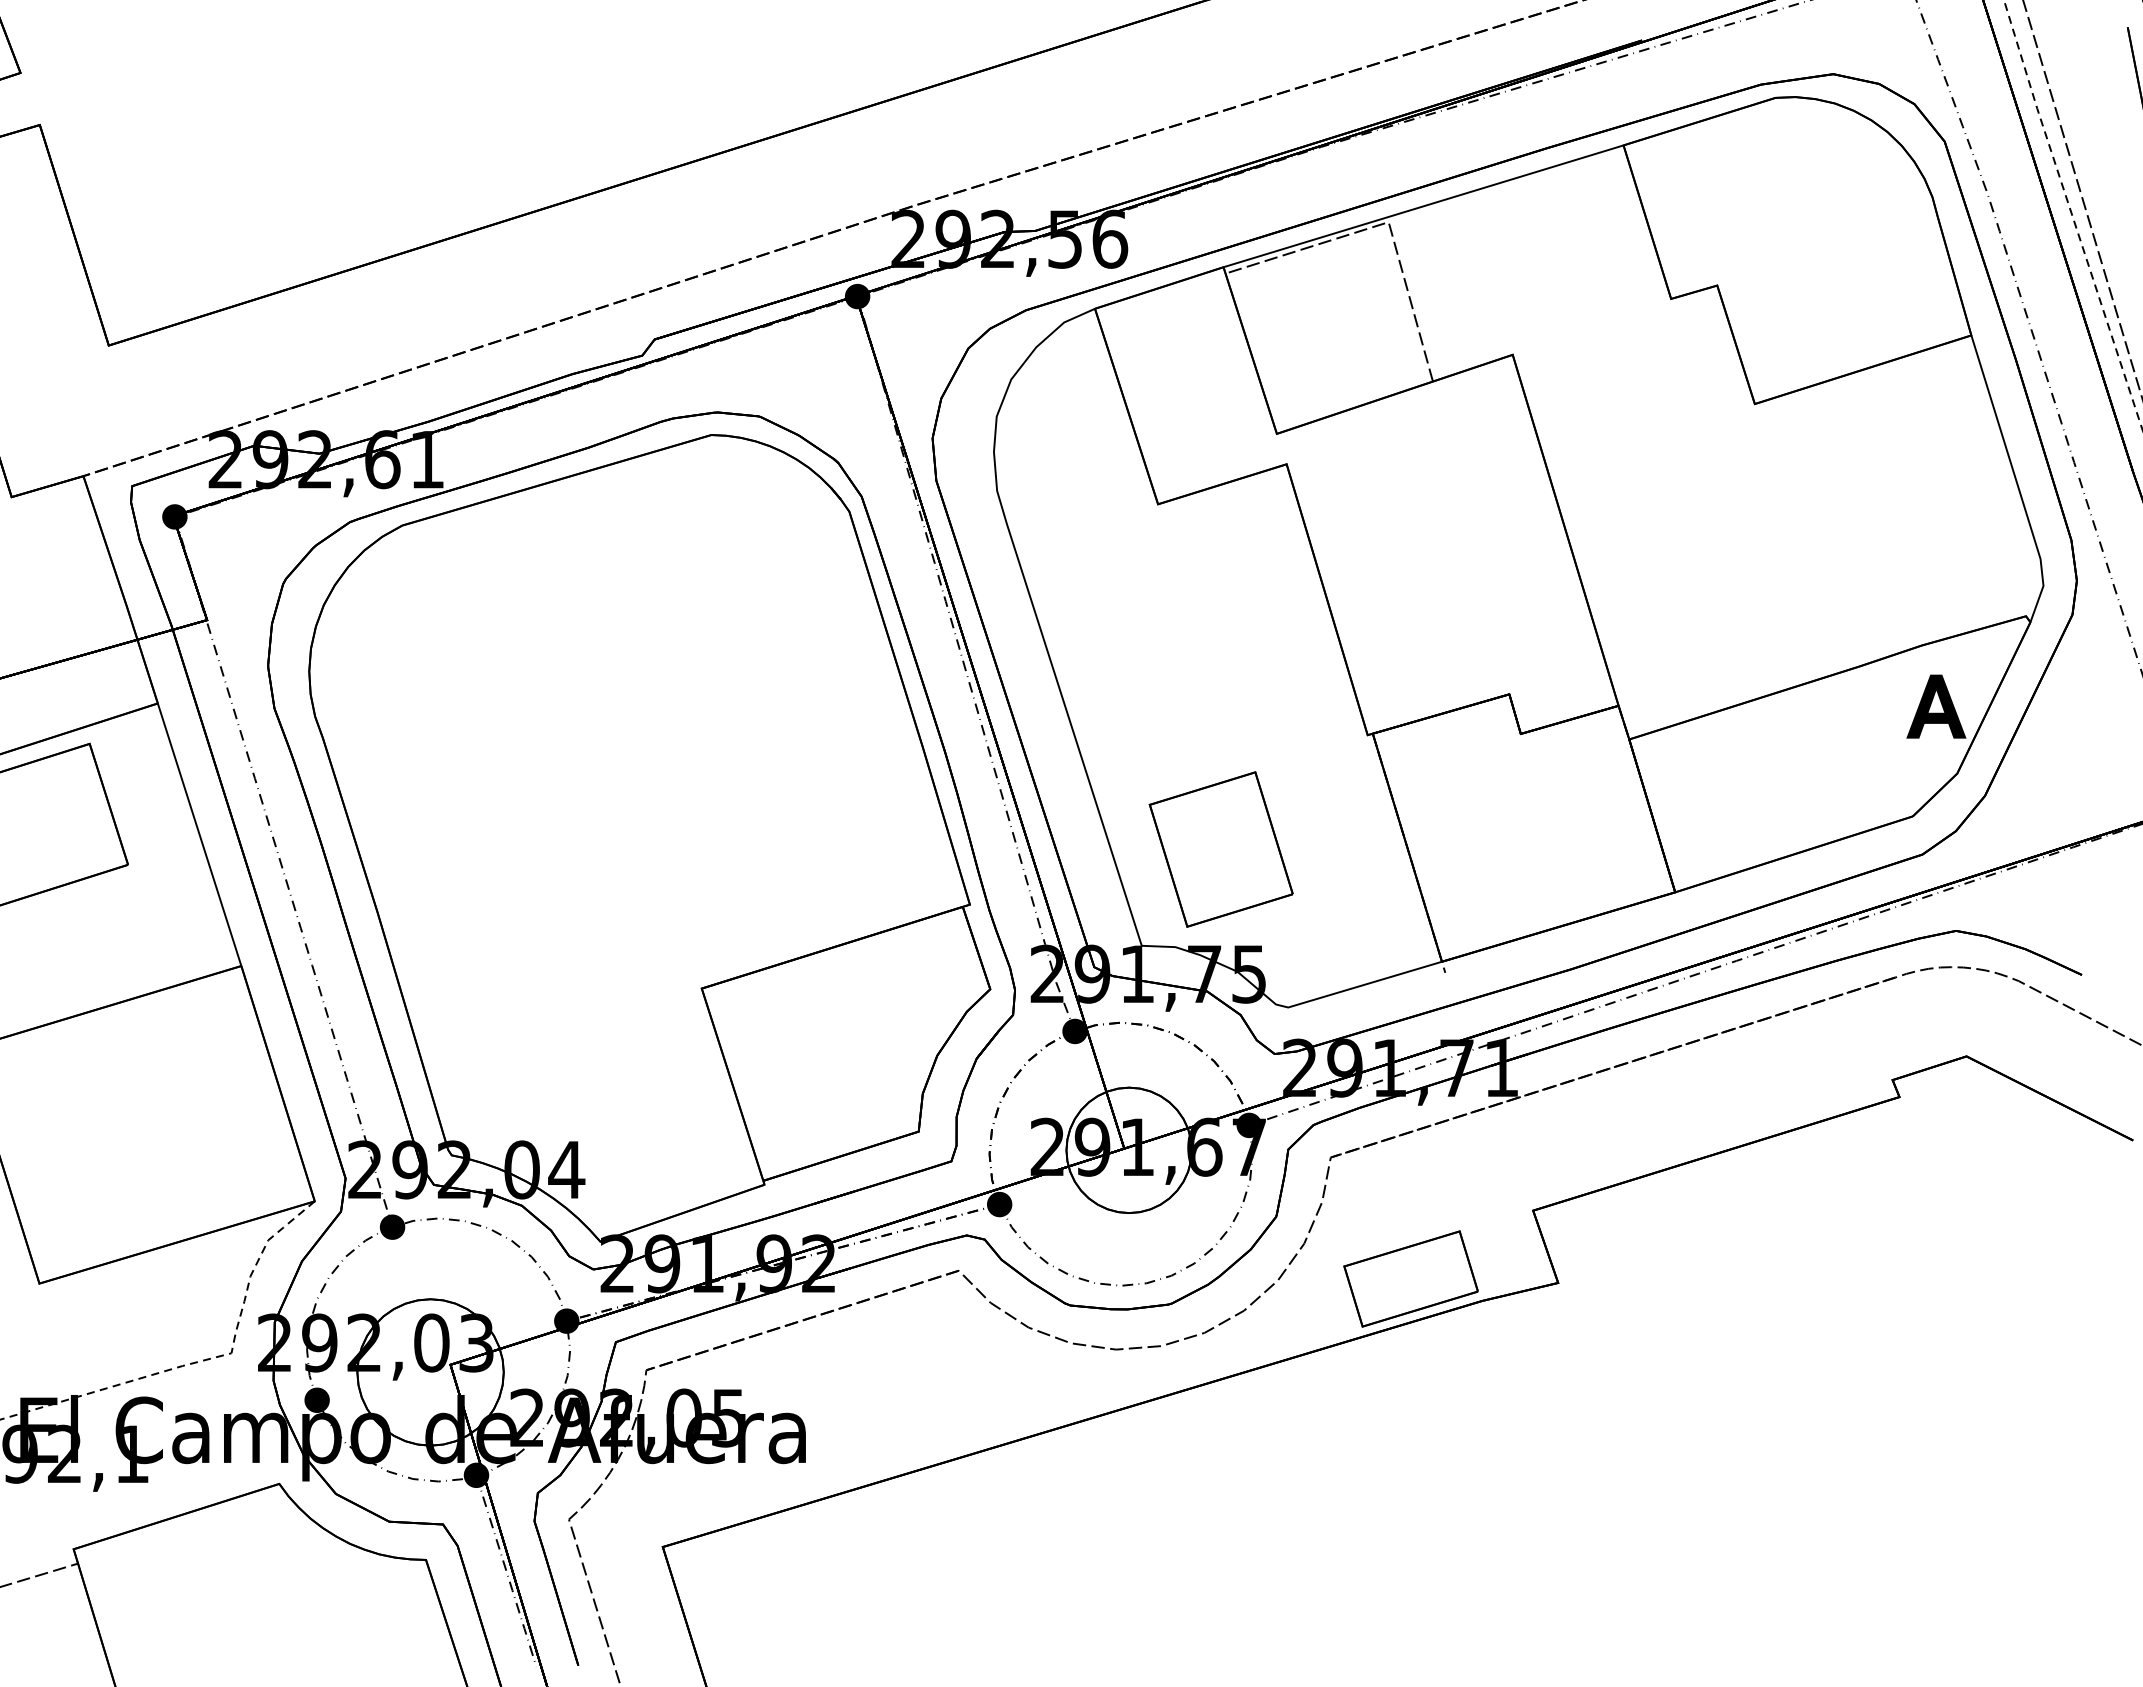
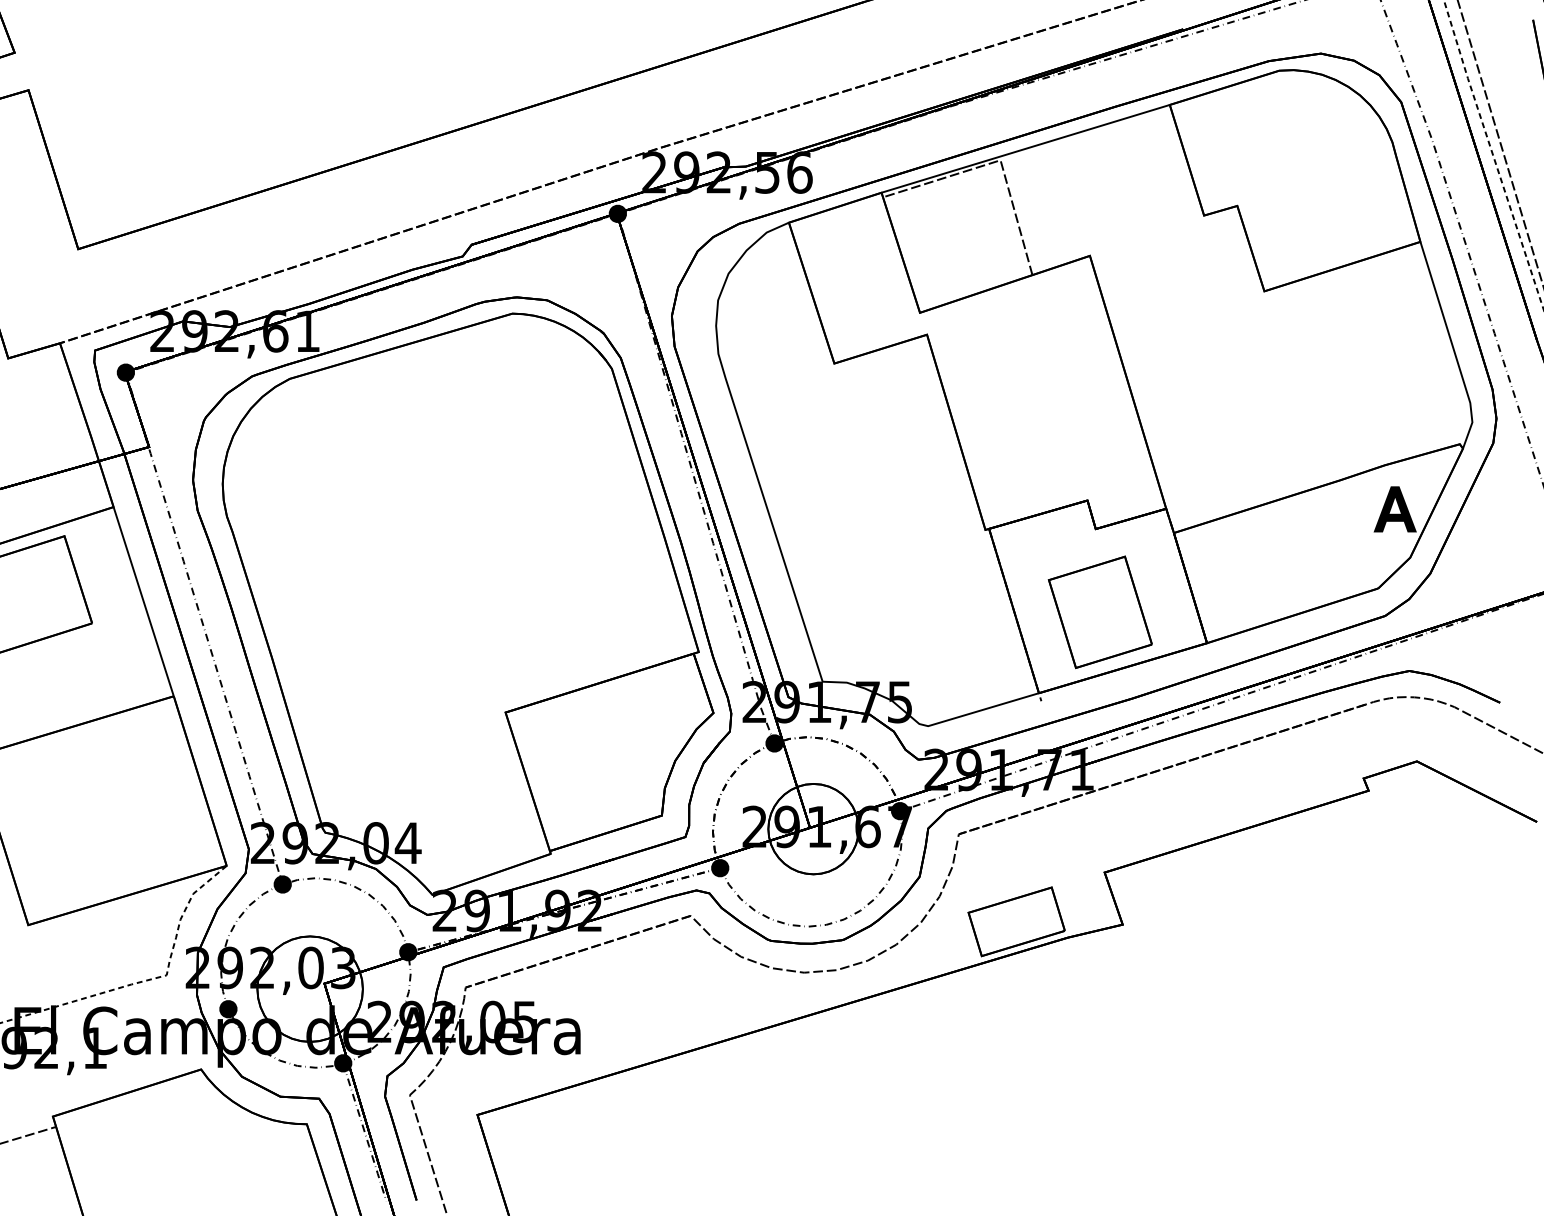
part: (1220, 849) -> (1099, 612), moved

